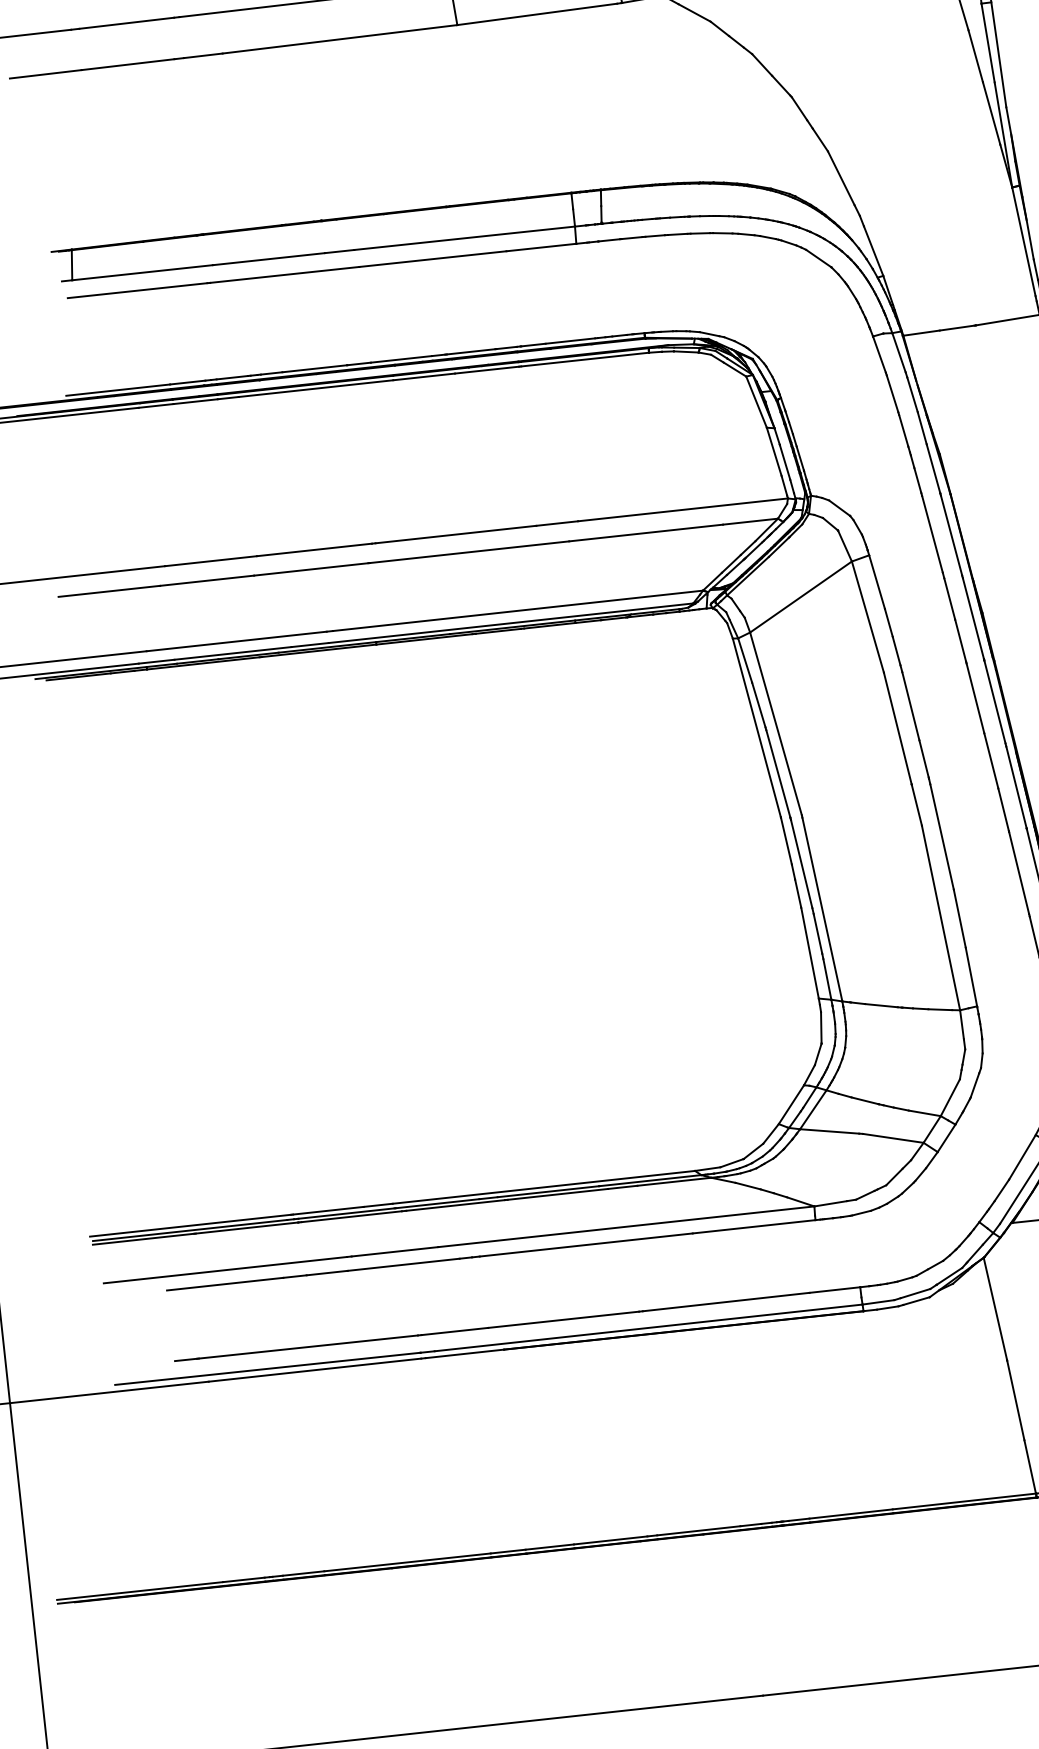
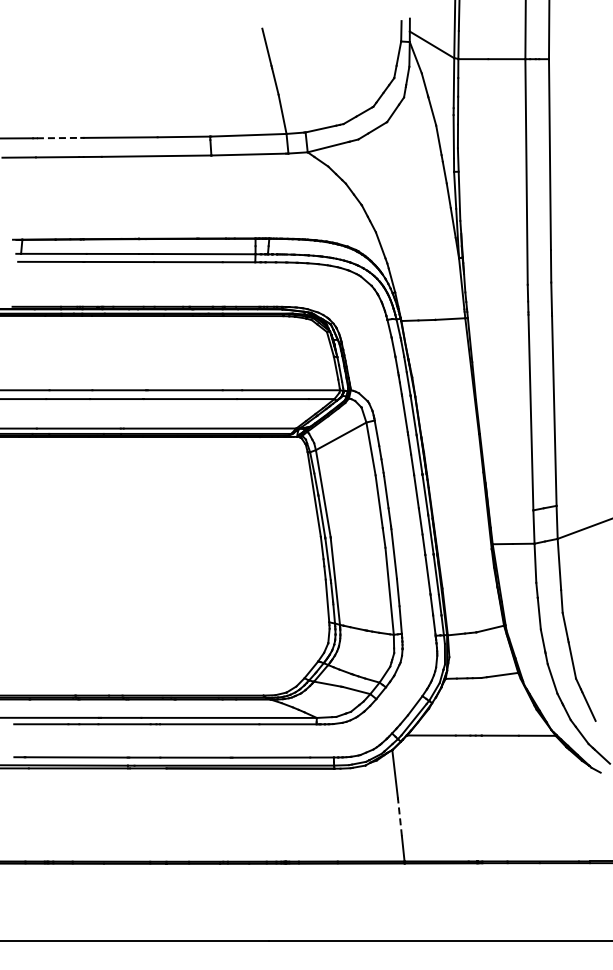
line: (127, 24) -> (59, 138), solid -> dashed
line: (1014, 1400) -> (399, 817), solid -> dashed

